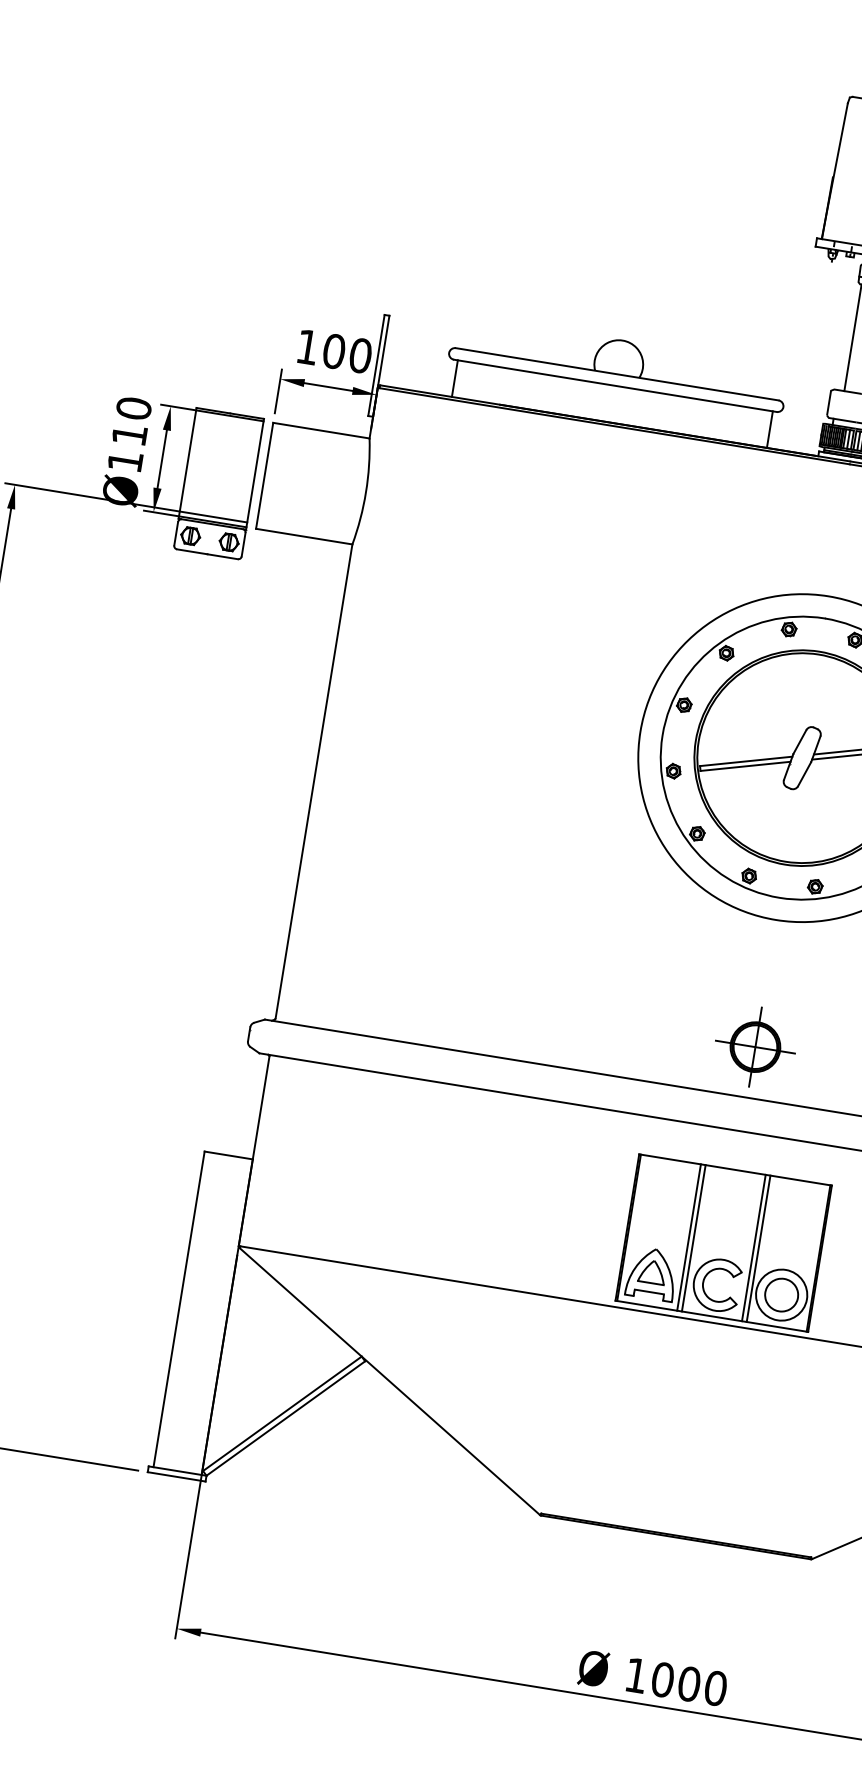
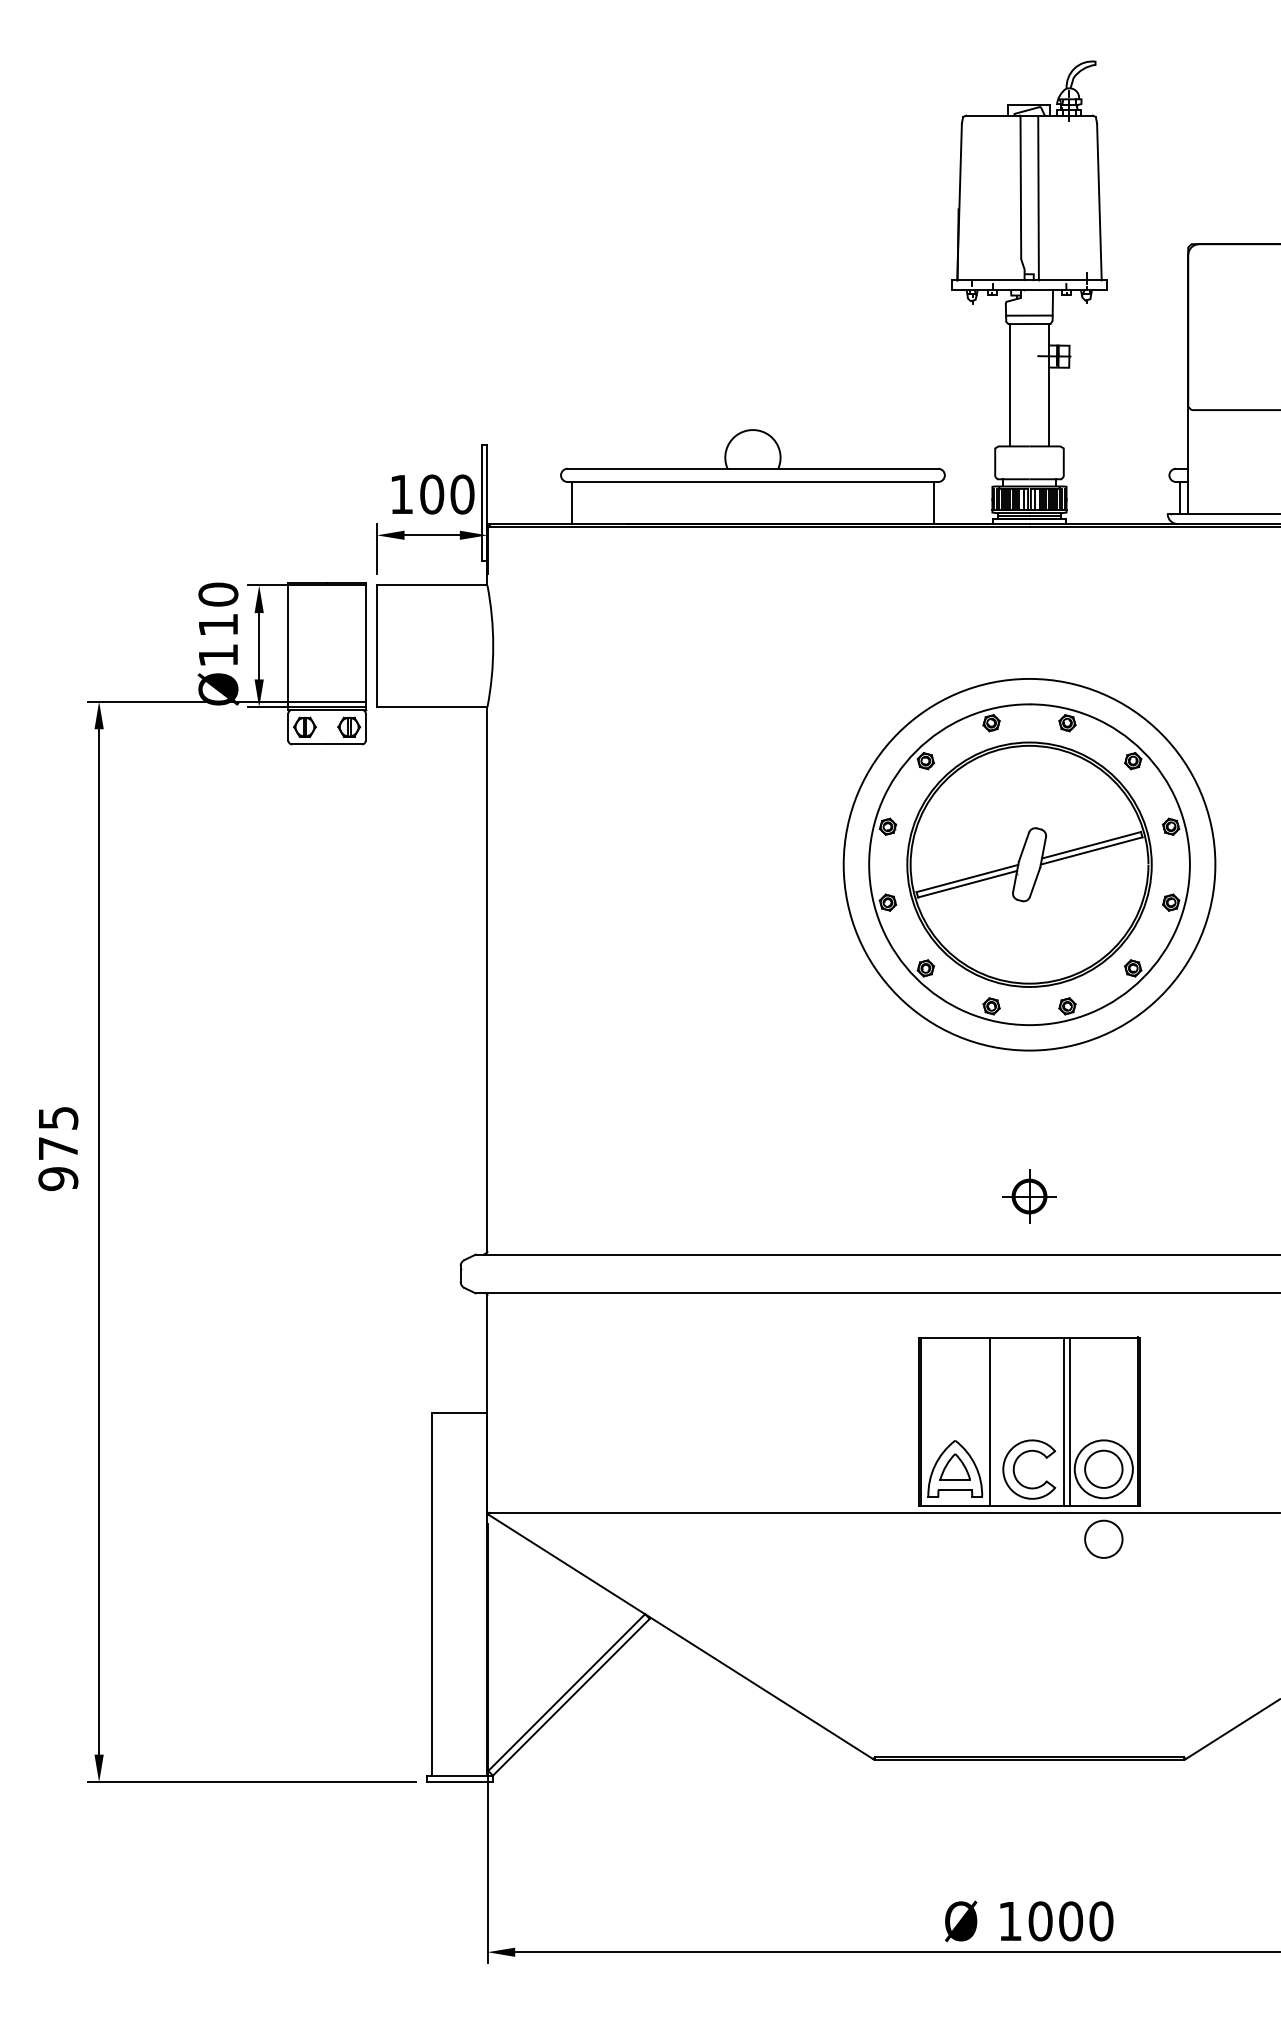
part: (755, 1047) -> (1029, 1196), size x0.6
line: (694, 1238) -> (995, 1421), removed
part: (771, 1355) -> (1103, 1538), added

